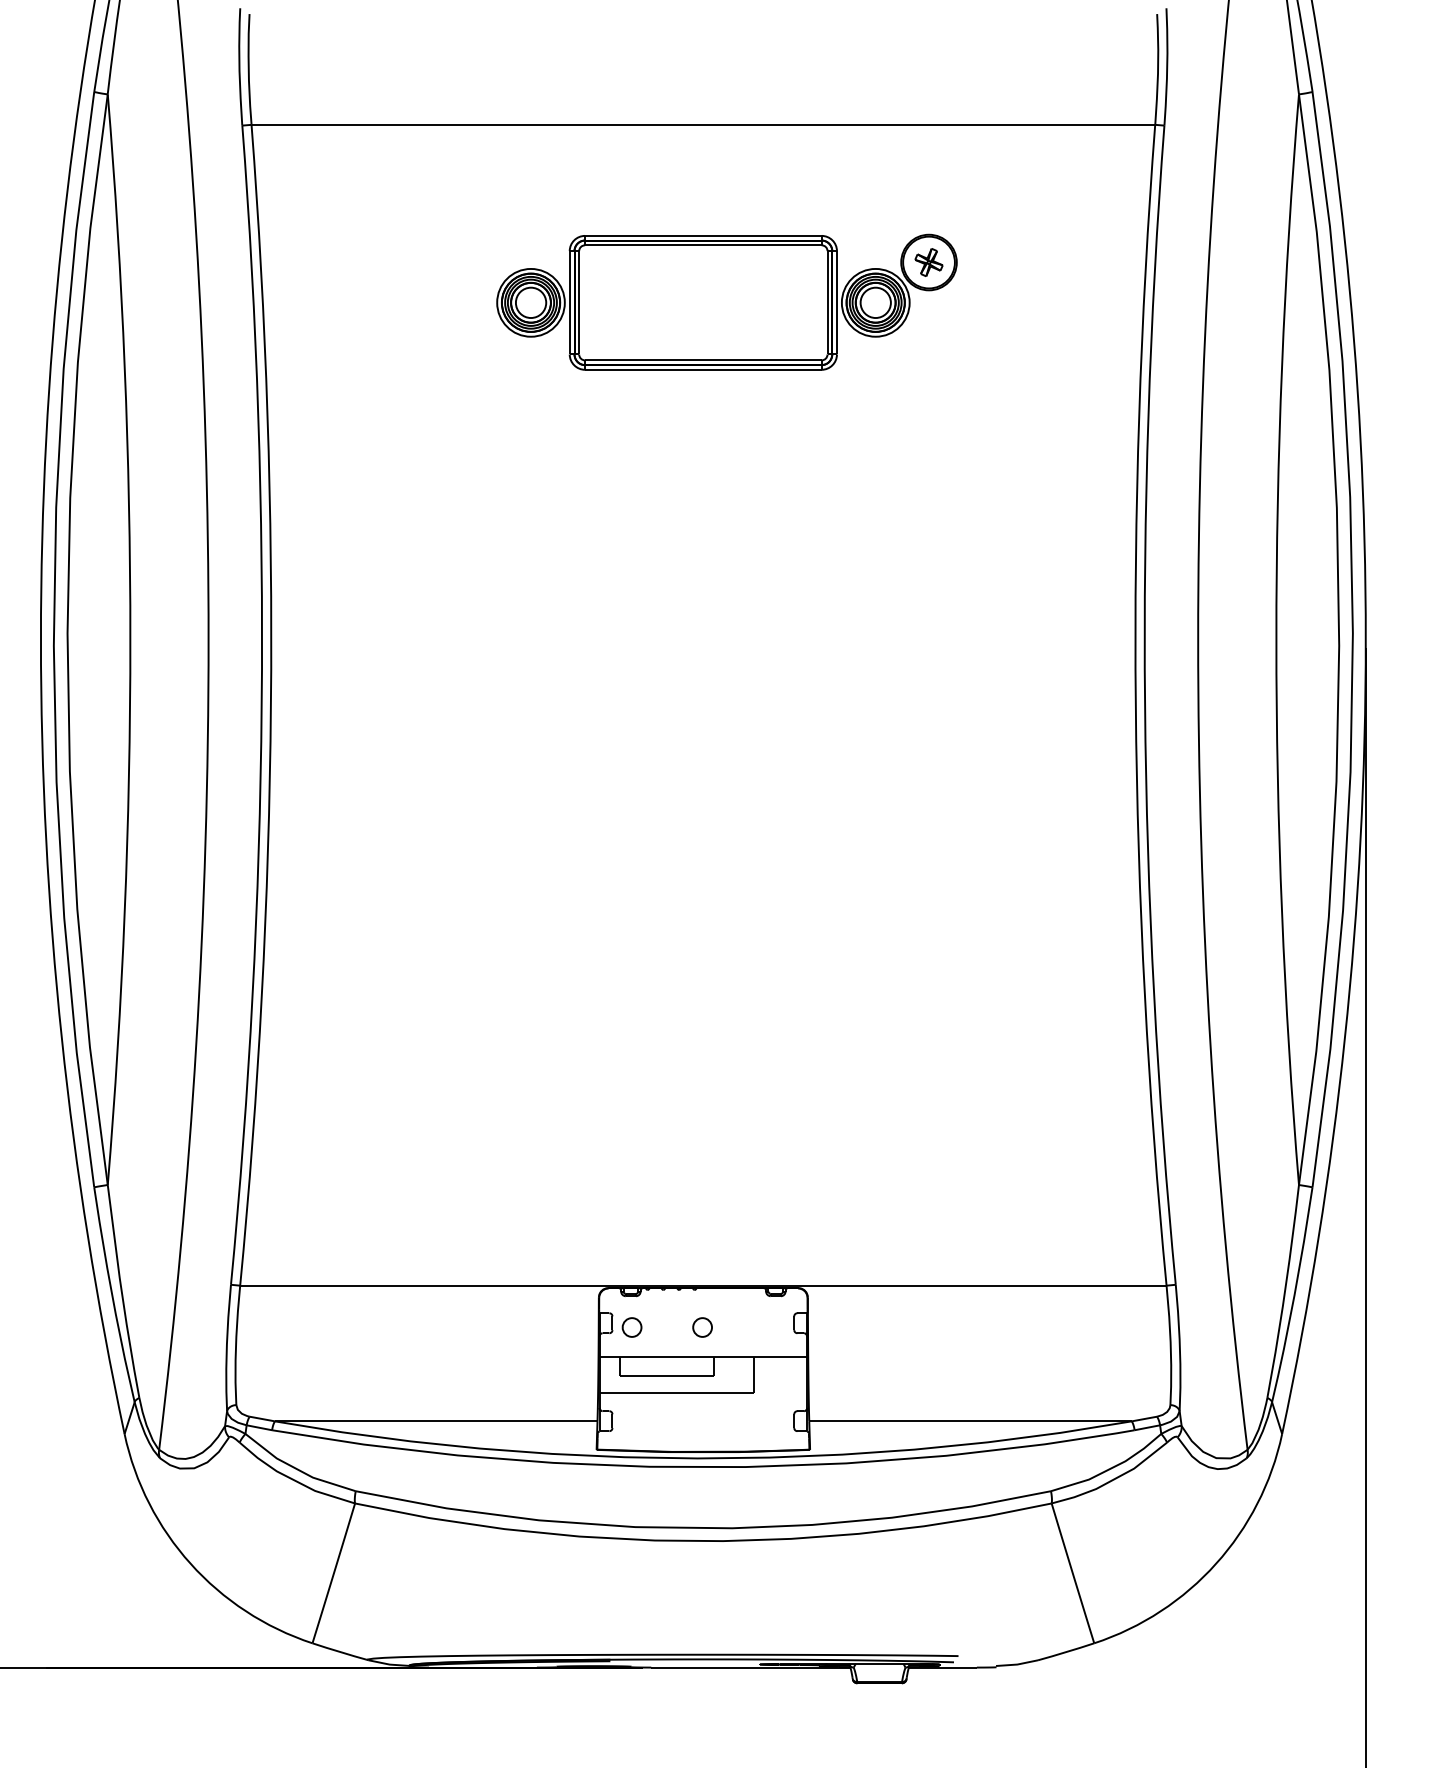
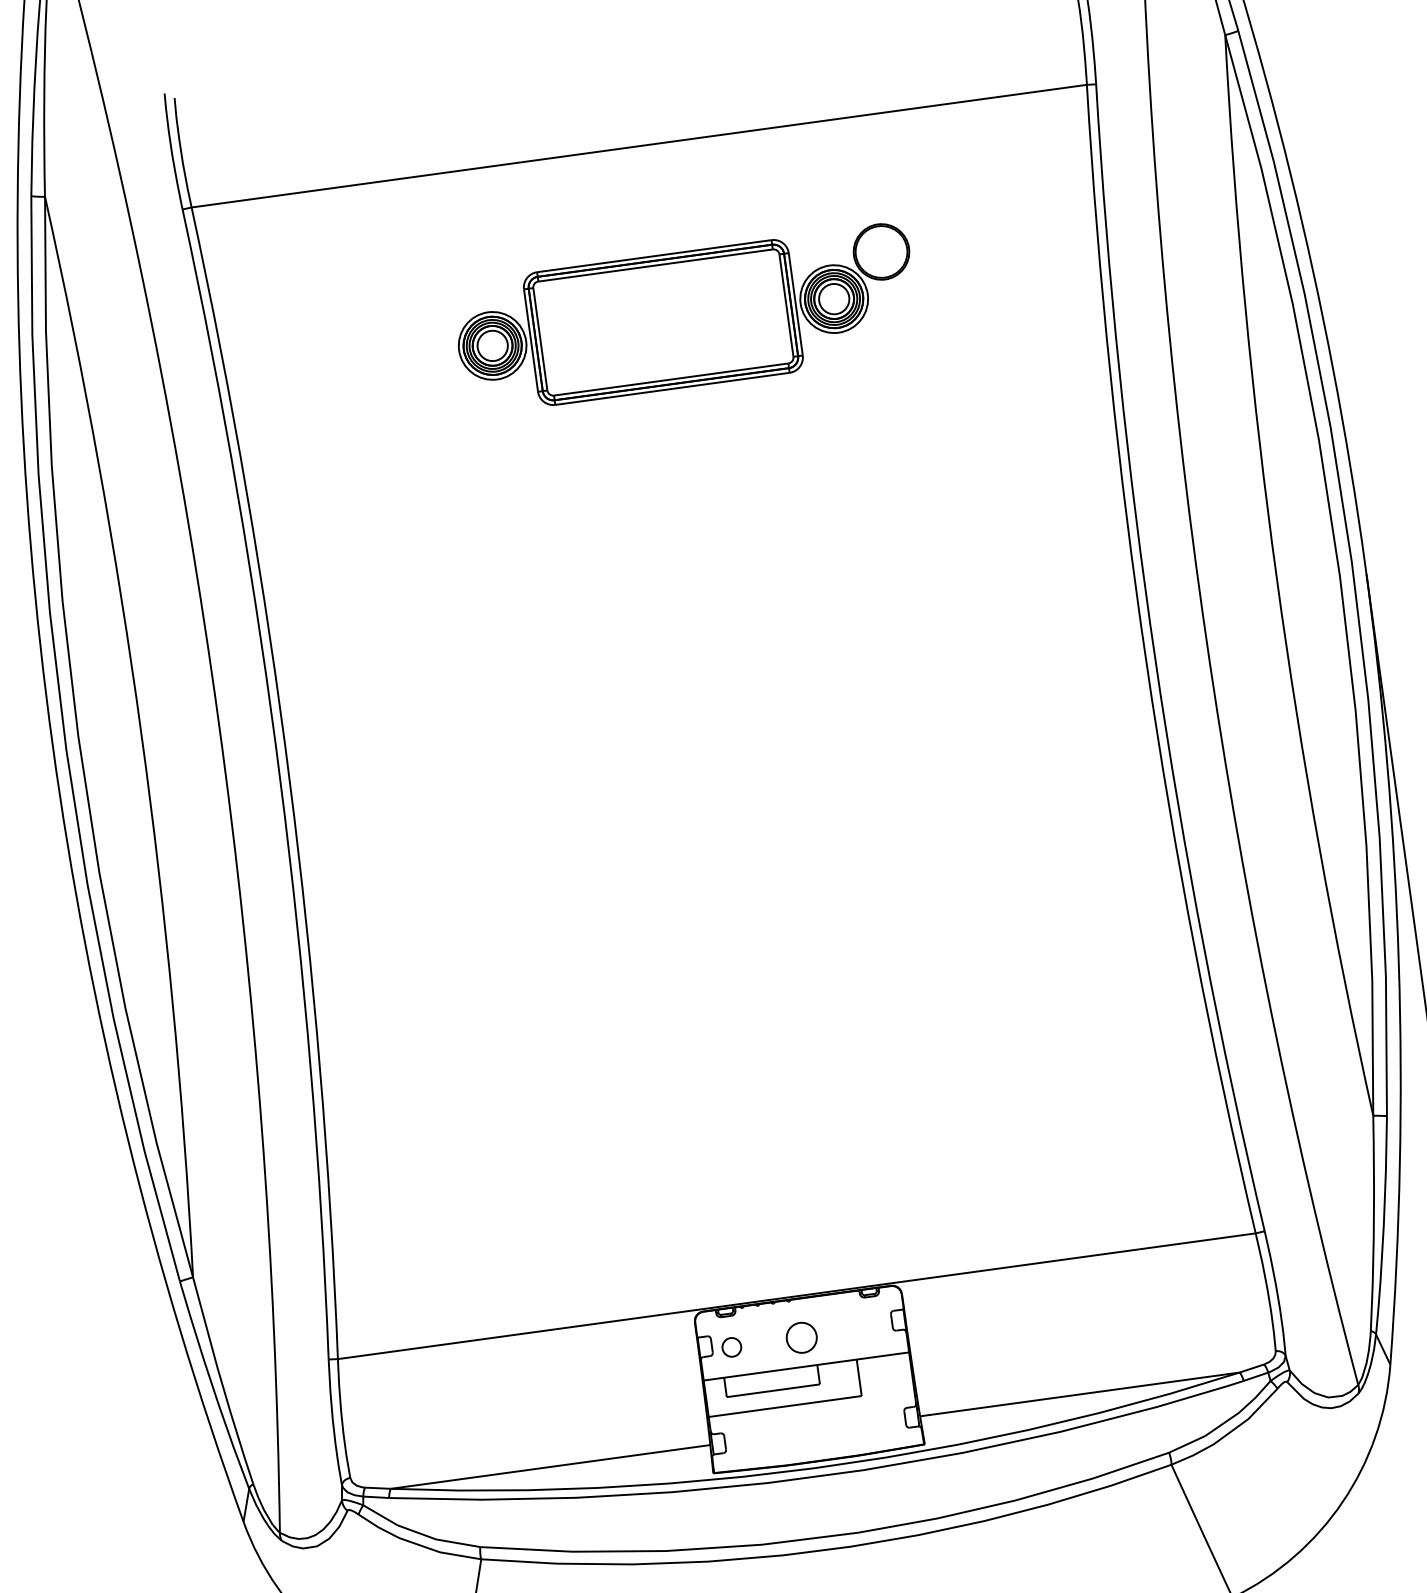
part: (928, 262) -> (880, 251), removed
part: (702, 1327) -> (801, 1337), size x1.6

